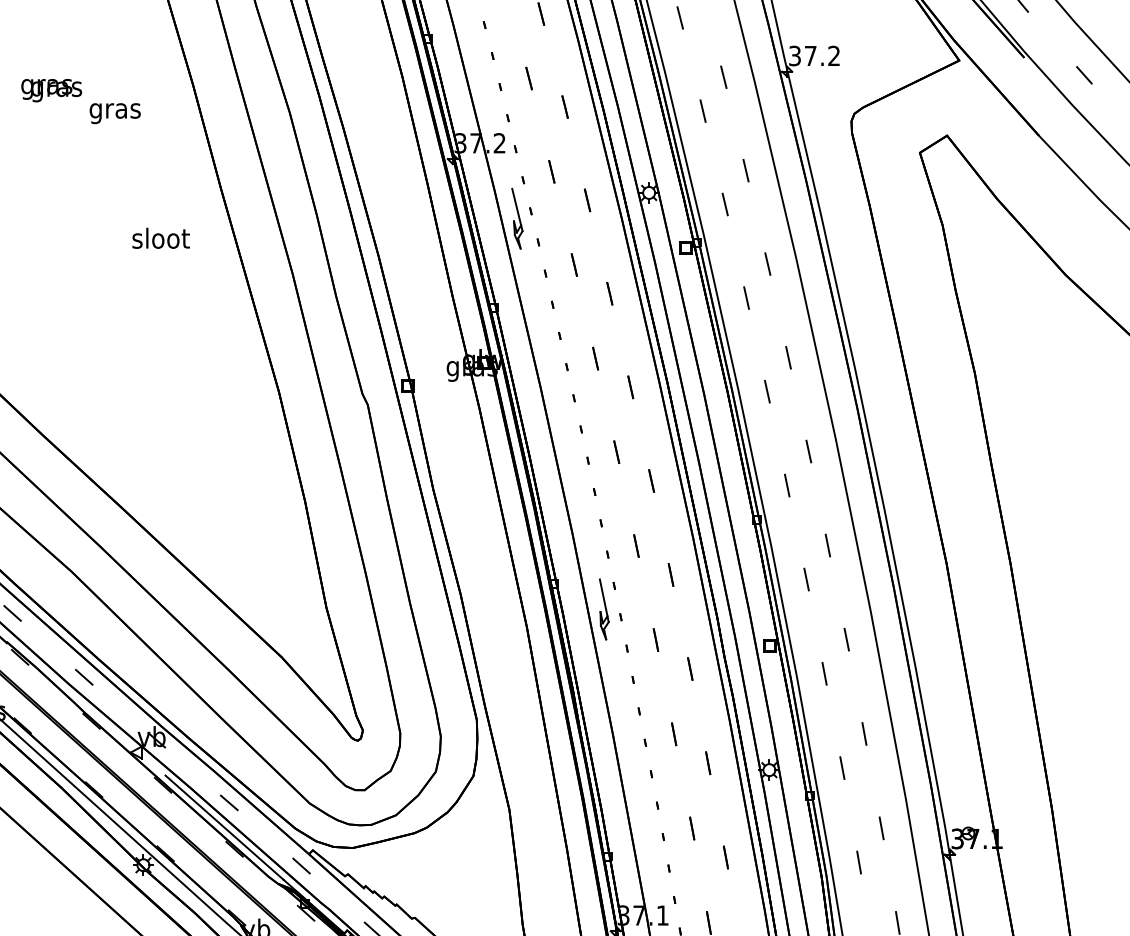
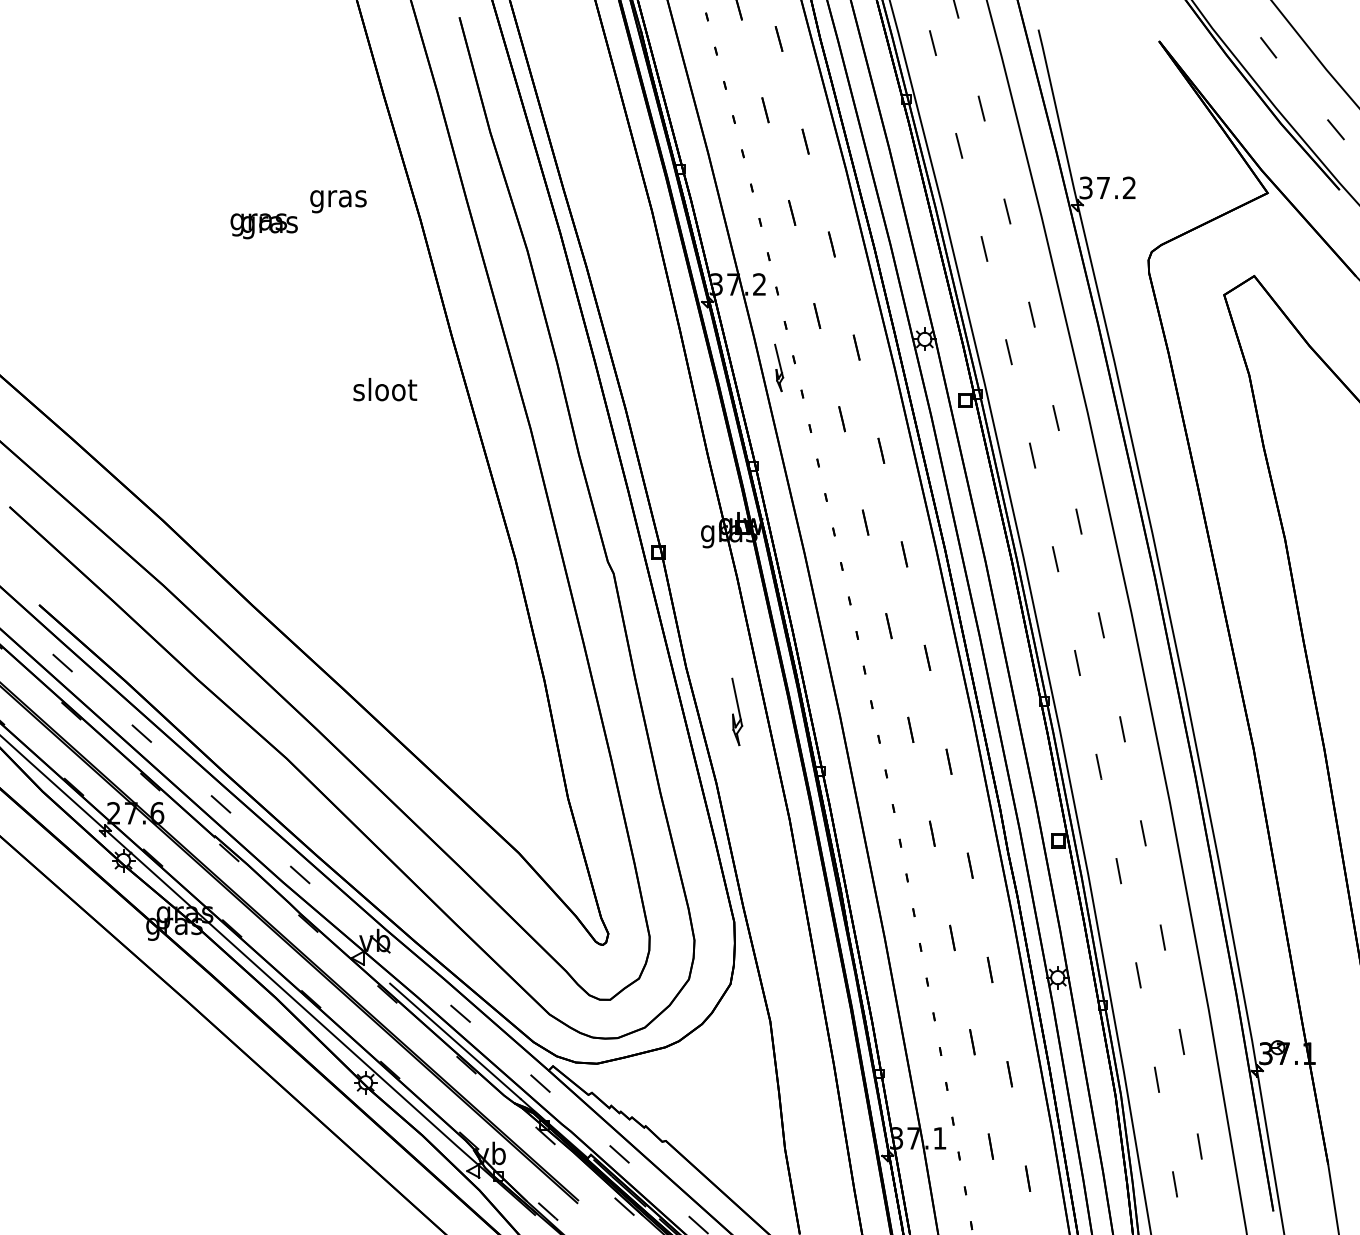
text: (115, 113) -> (338, 201), moved
part: (516, 218) -> (778, 367), size x0.7
part: (604, 609) -> (737, 711), moved

